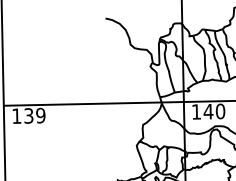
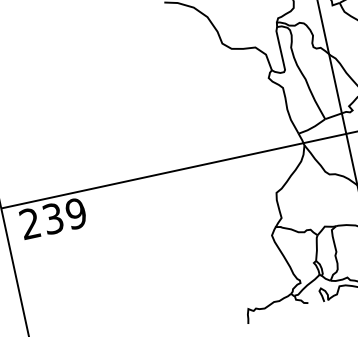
text: (16, 115) -> (29, 222), 139 -> 239

